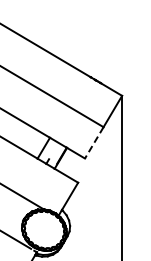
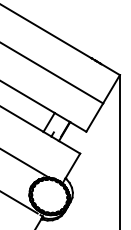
line: (94, 143) -> (94, 118), dashed -> solid

